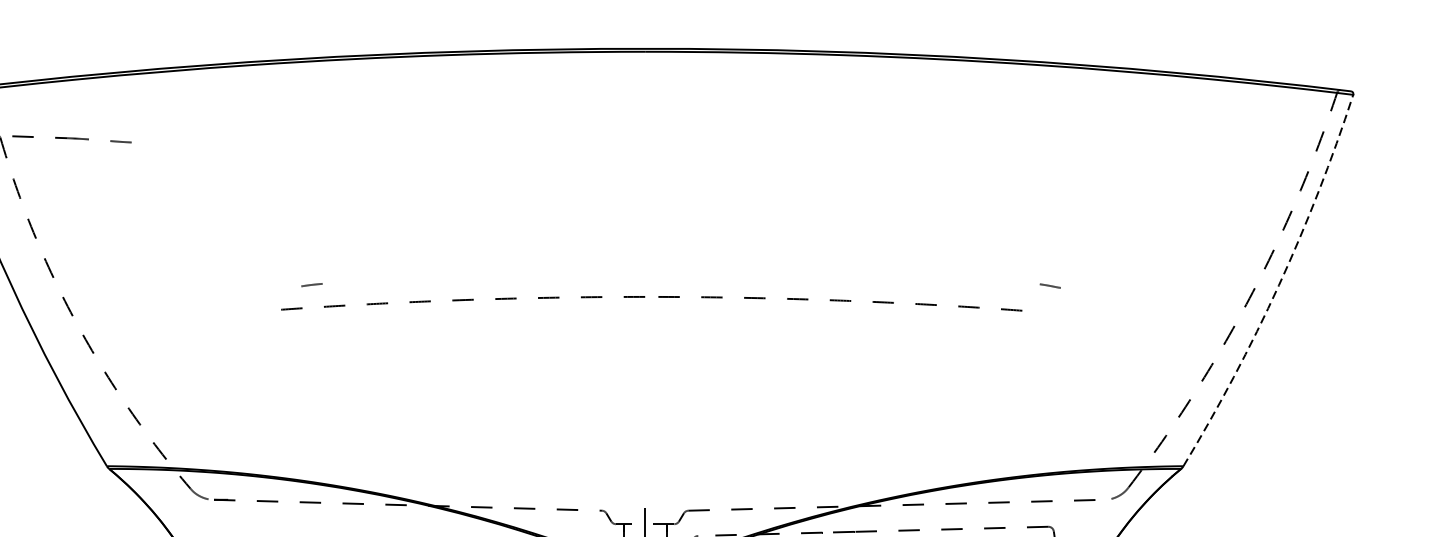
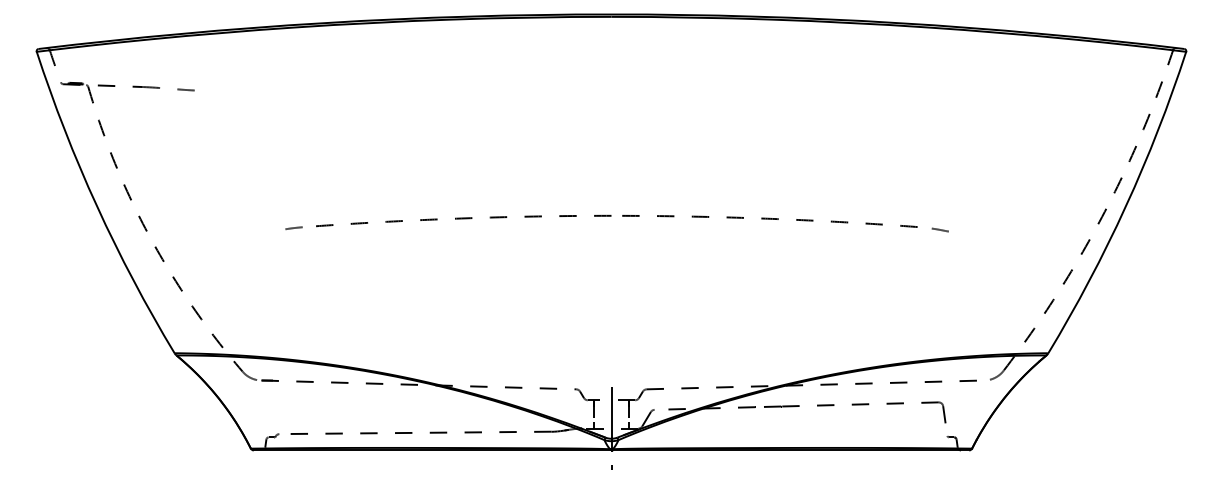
line: (311, 284) -> (293, 227), moved
line: (1049, 285) -> (939, 229), moved
arc: (1278, 285) -> (1125, 206), dashed -> solid

